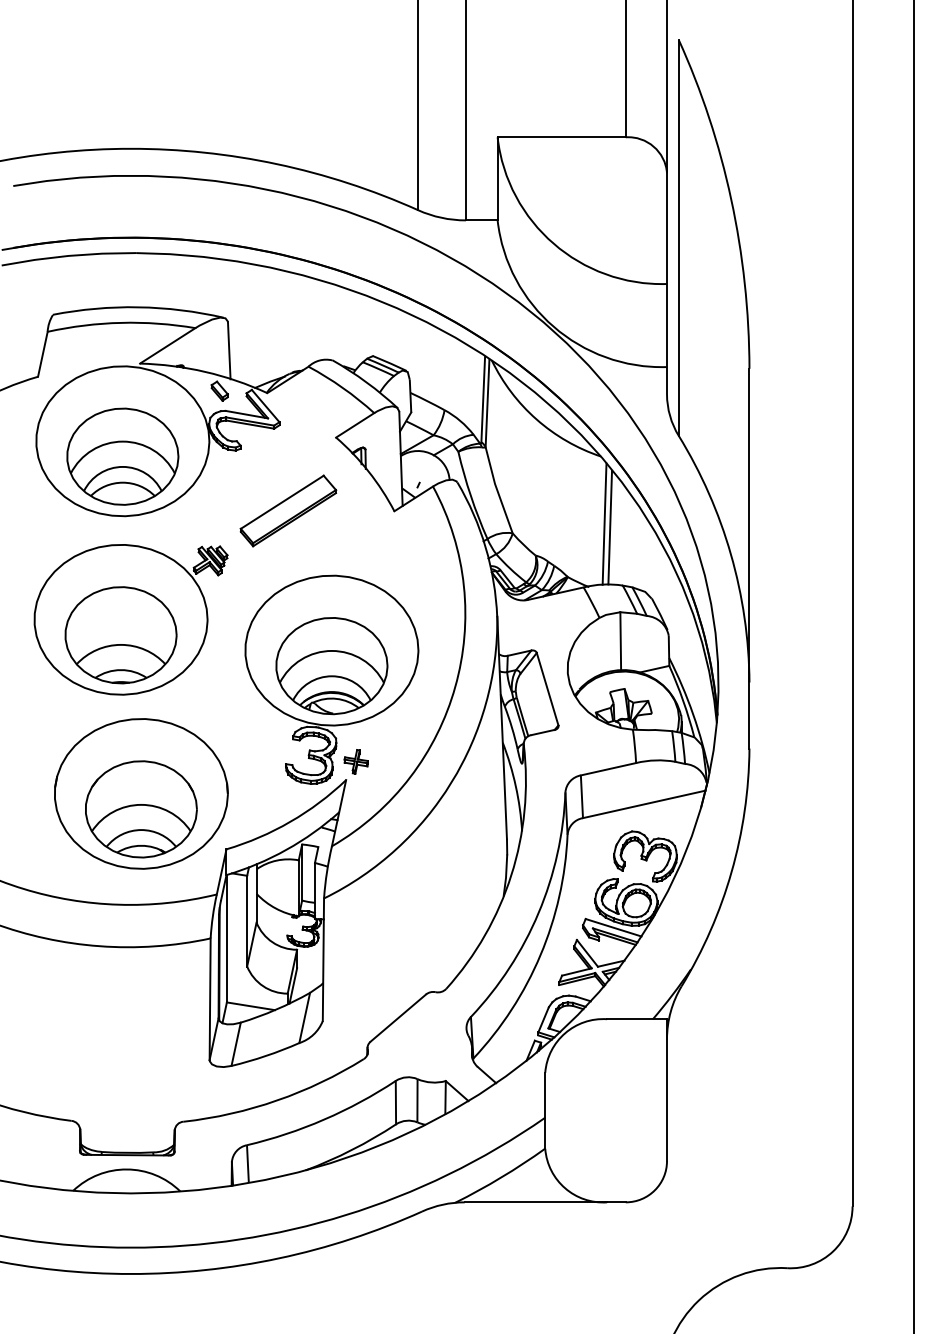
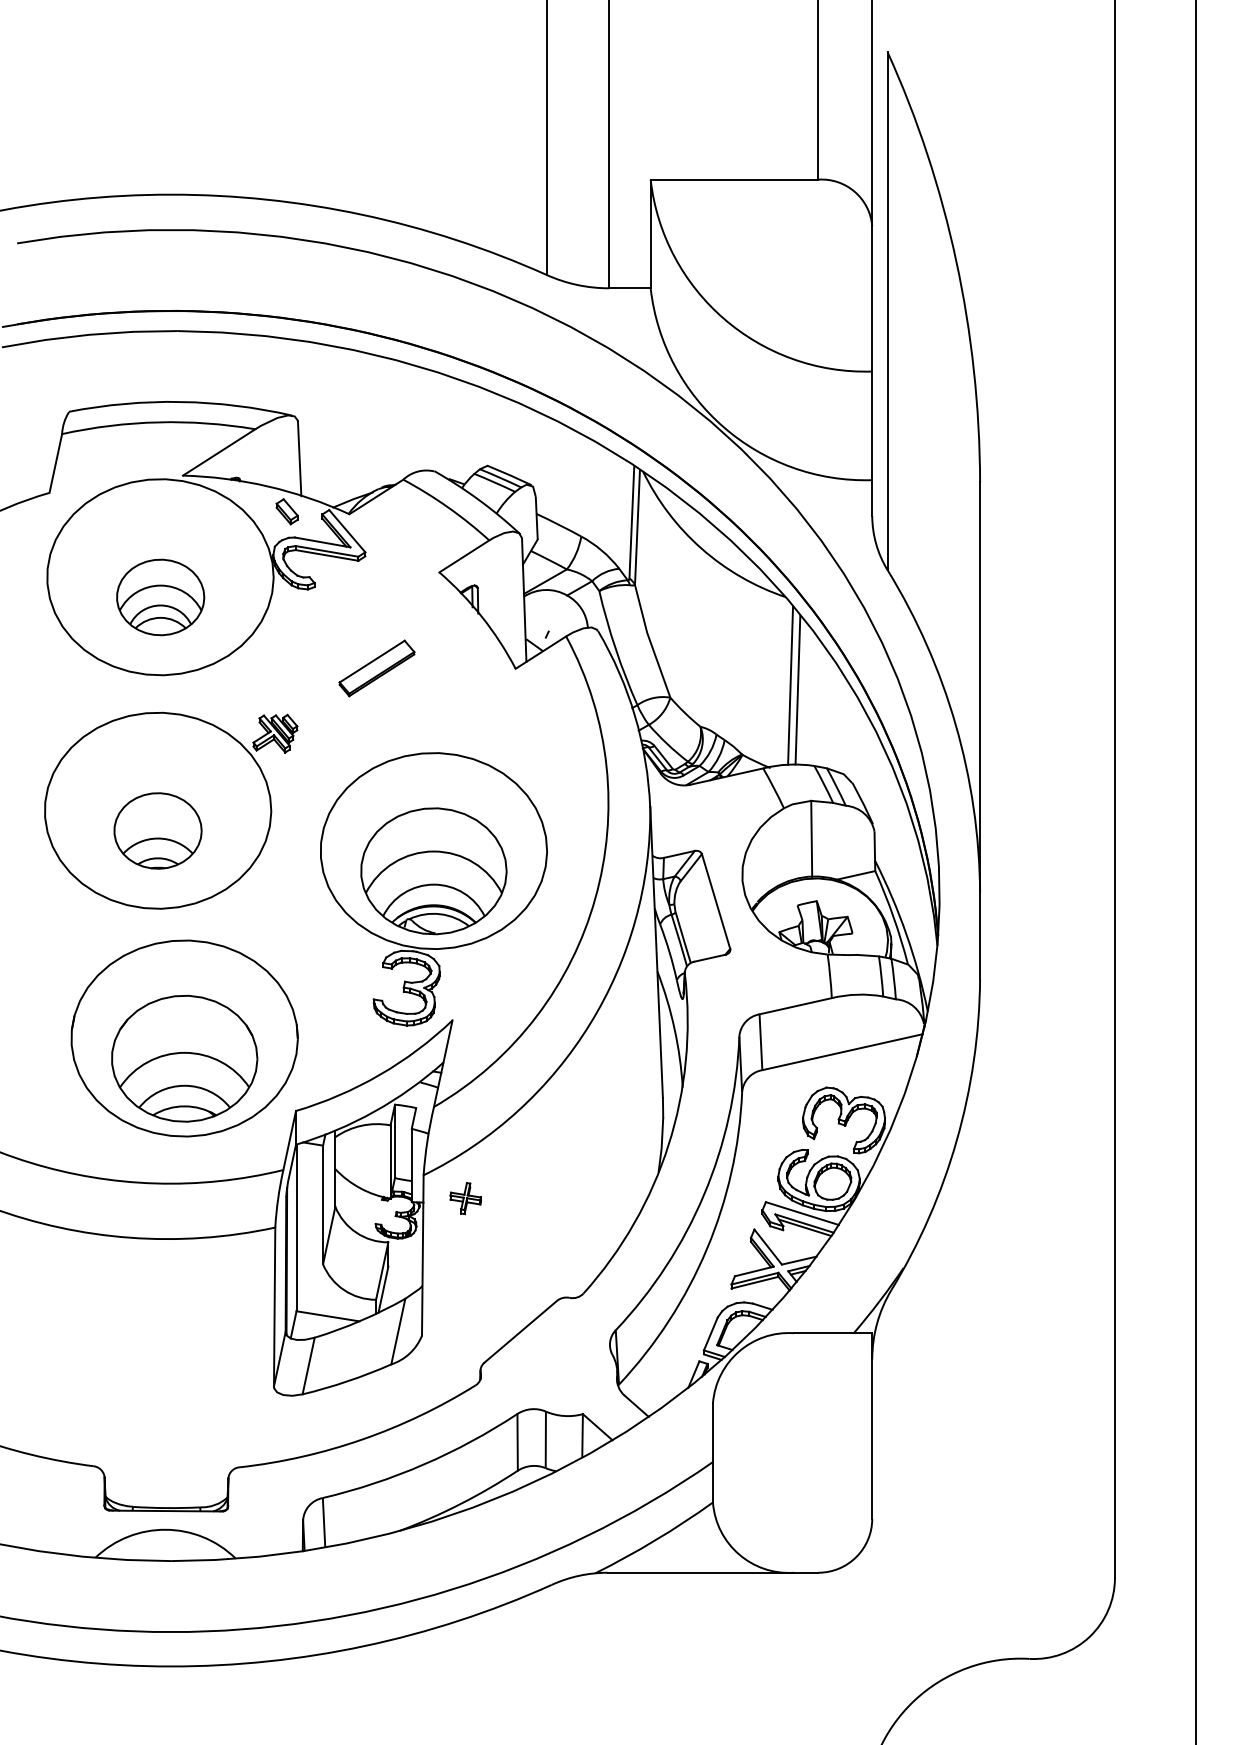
part: (122, 456) -> (160, 597), size x0.6
part: (288, 511) -> (376, 668), size x0.6
part: (120, 634) -> (157, 830), size x0.6
part: (356, 761) -> (465, 1198), moved

